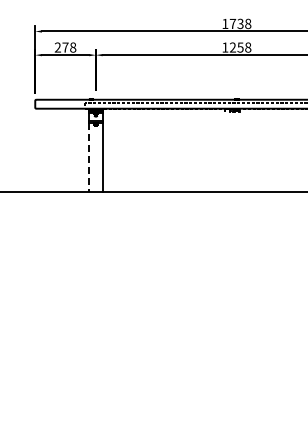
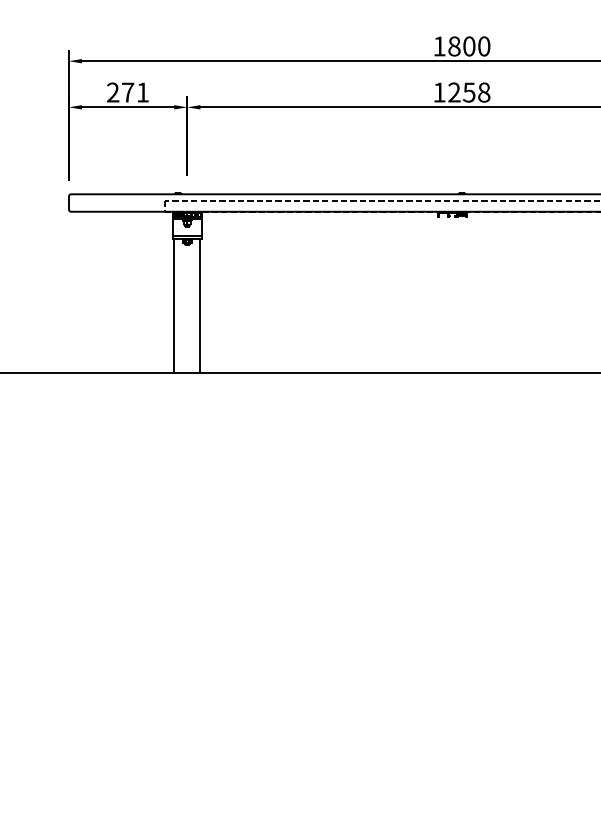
text: (240, 23) -> (469, 45), 1738 -> 1800
text: (73, 47) -> (143, 92), 278 -> 271
line: (89, 157) -> (174, 306), dashed -> solid

